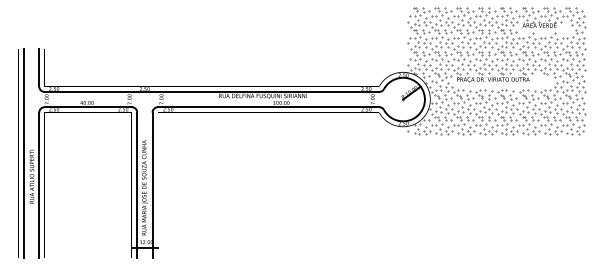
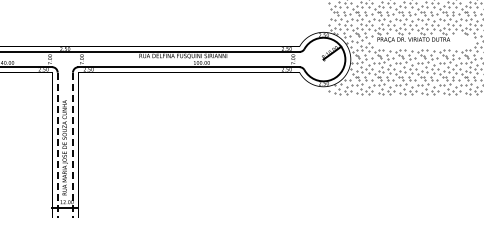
line: (137, 185) -> (57, 145), solid -> dashed
line: (152, 185) -> (72, 145), solid -> dashed

